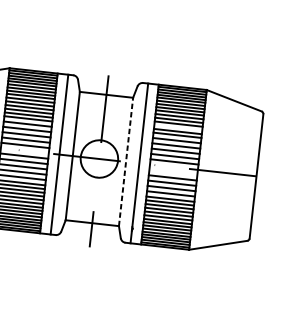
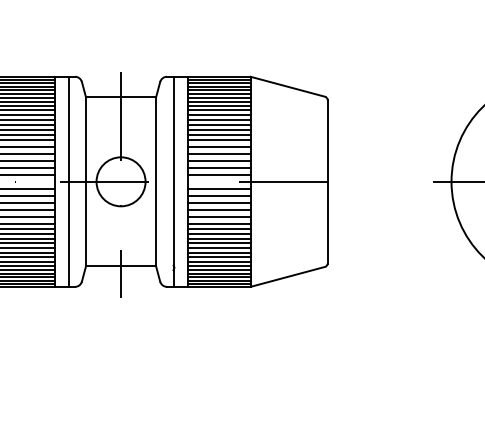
line: (177, 128) -> (218, 130), added
line: (126, 161) -> (156, 181), dashed -> solid
line: (172, 172) -> (218, 188), added

